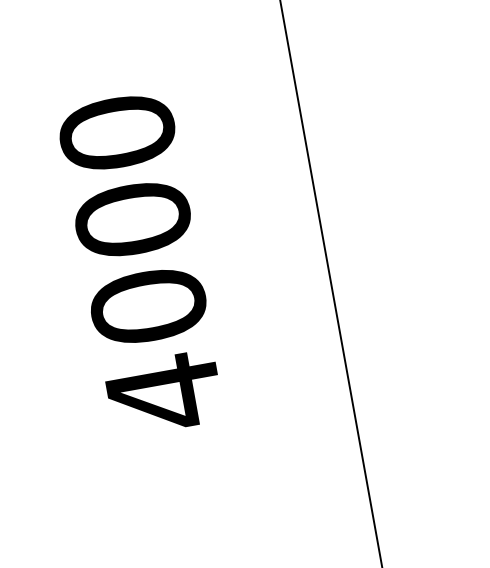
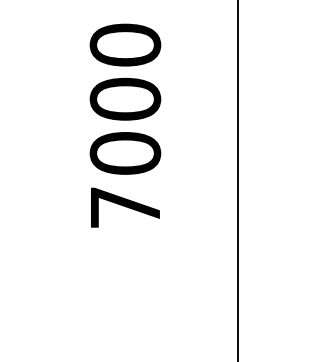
text: (164, 393) -> (125, 207), 4000 -> 7000

